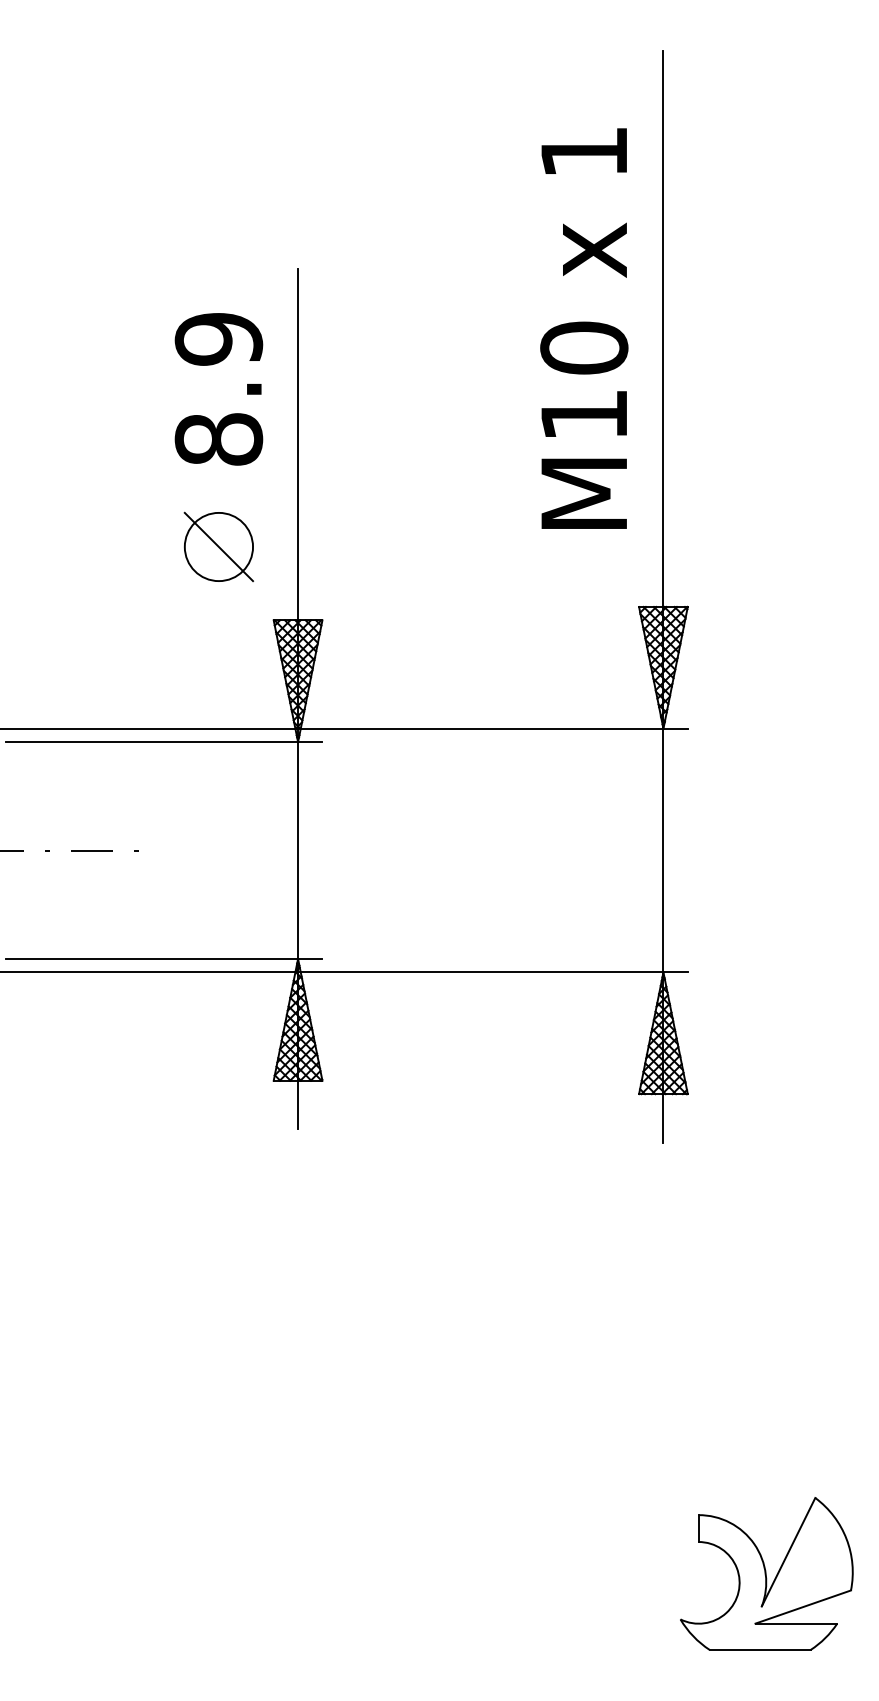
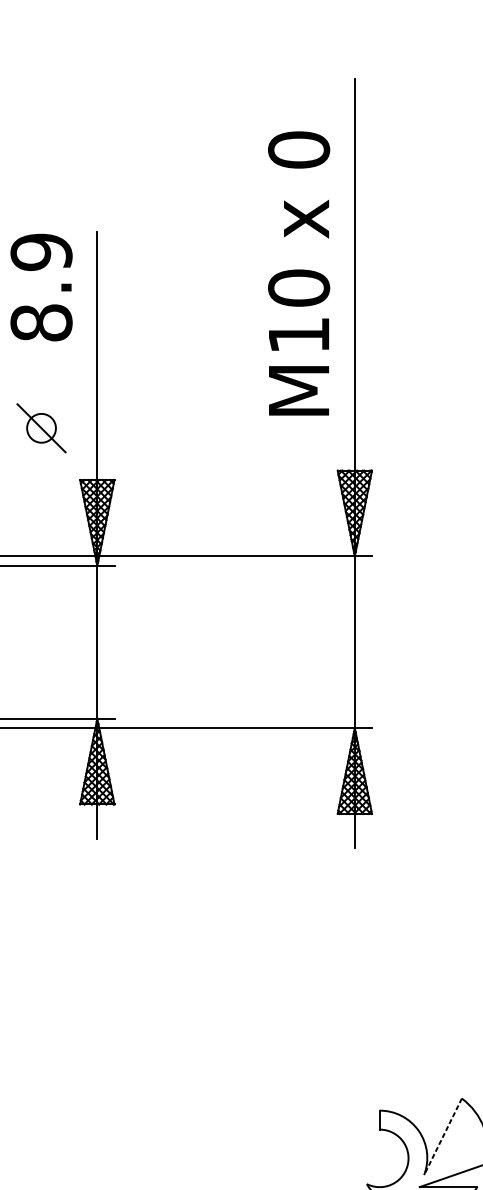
text: (584, 151) -> (299, 149), 1 -> 0
text: (218, 389) -> (41, 287), moved
circle: (218, 546) -> (41, 427), size x0.6
line: (788, 1552) -> (442, 1136), solid -> dashed

